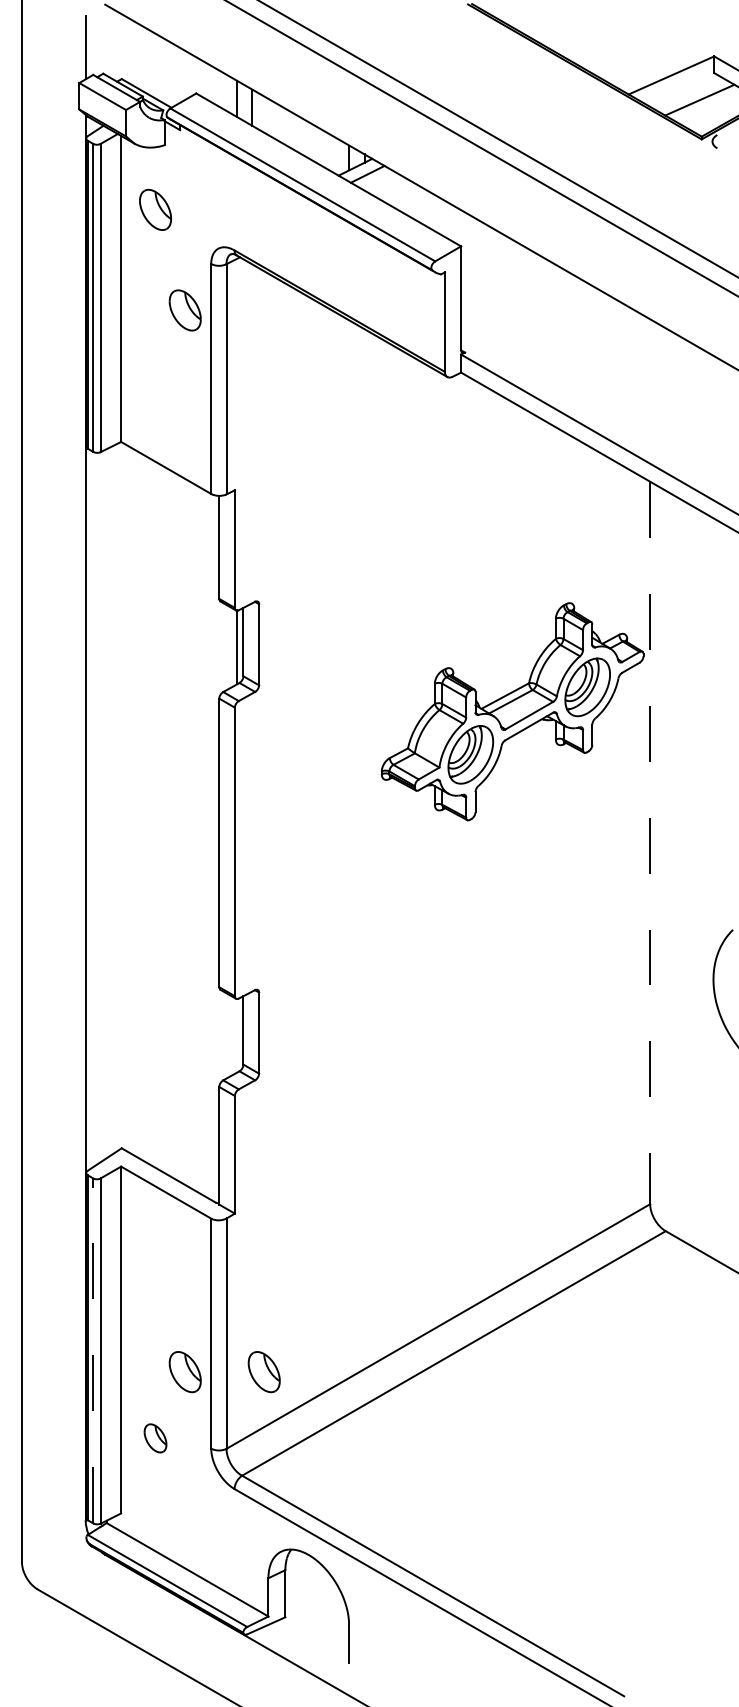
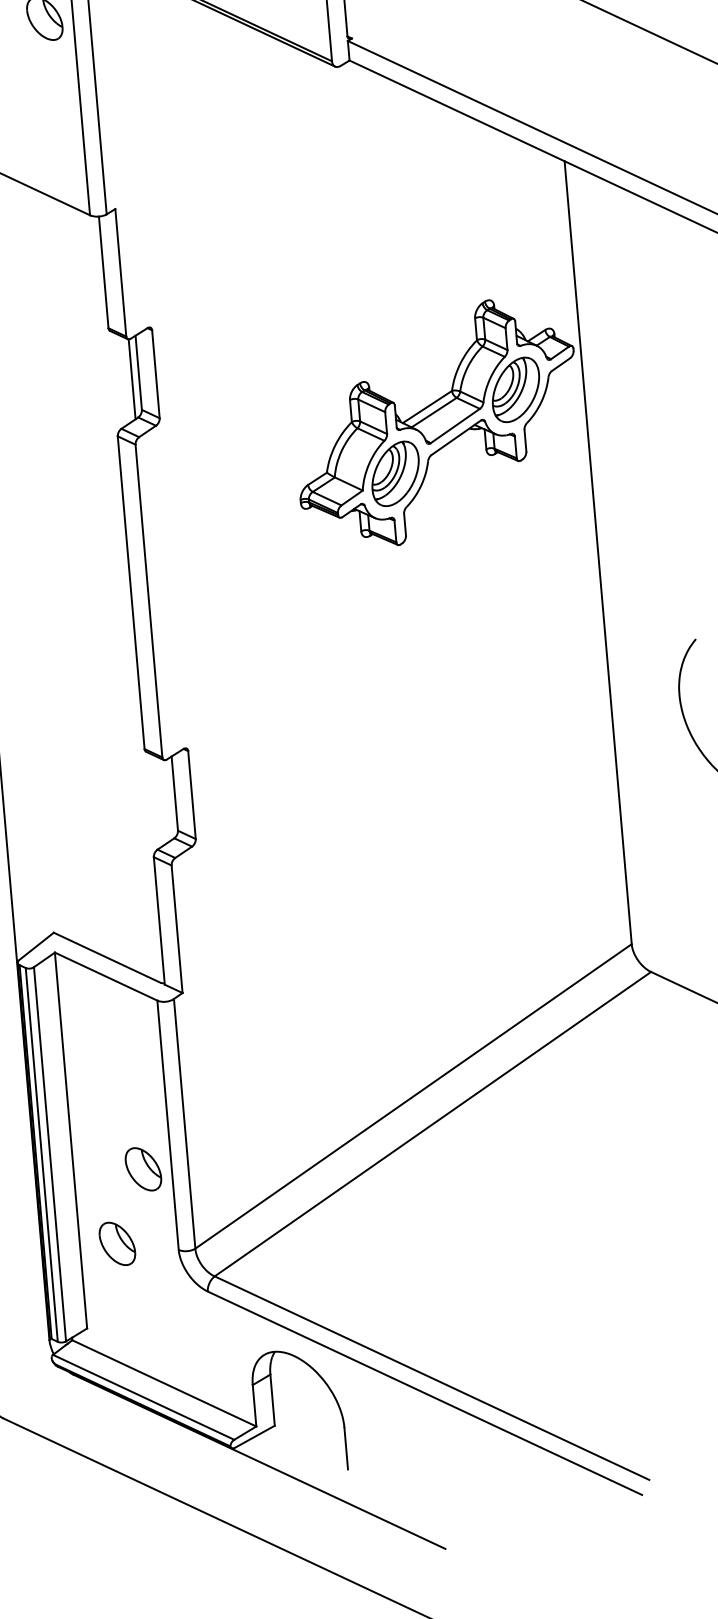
line: (650, 843) -> (598, 553), dashed -> solid
line: (93, 1350) -> (42, 1154), dashed -> solid
part: (263, 1372) -> (228, 1162), removed
part: (155, 1438) -> (117, 1244), size x1.43

